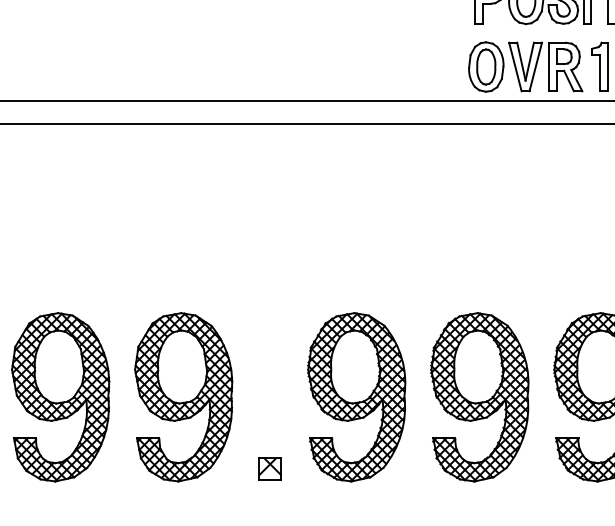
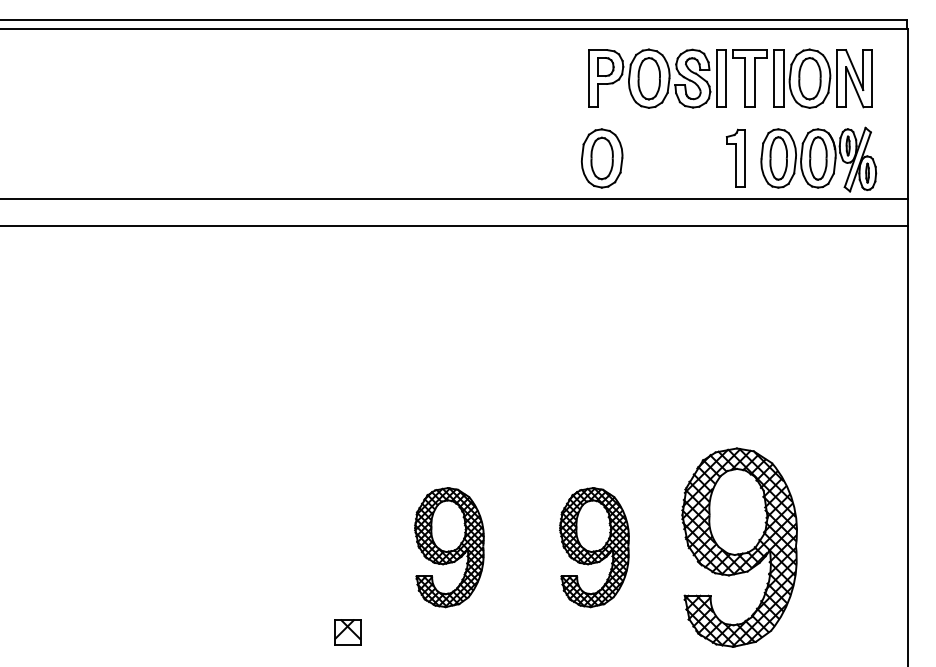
part: (545, 66) -> (672, 157), removed
part: (60, 397) -> (100, 547), removed
part: (183, 397) -> (245, 547), removed
part: (356, 397) -> (449, 547), size x0.6
part: (479, 397) -> (594, 547), size x0.6

